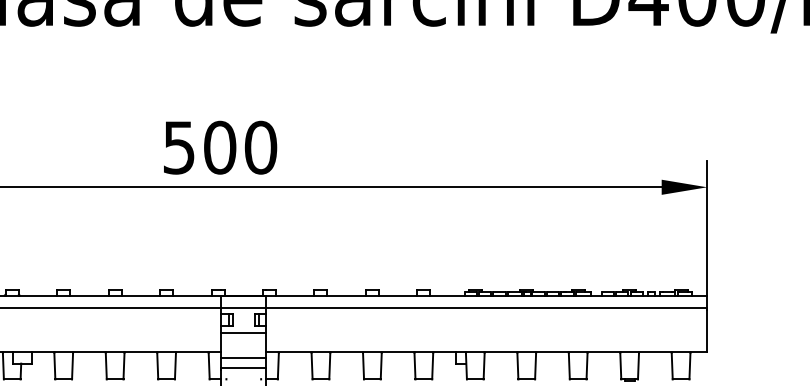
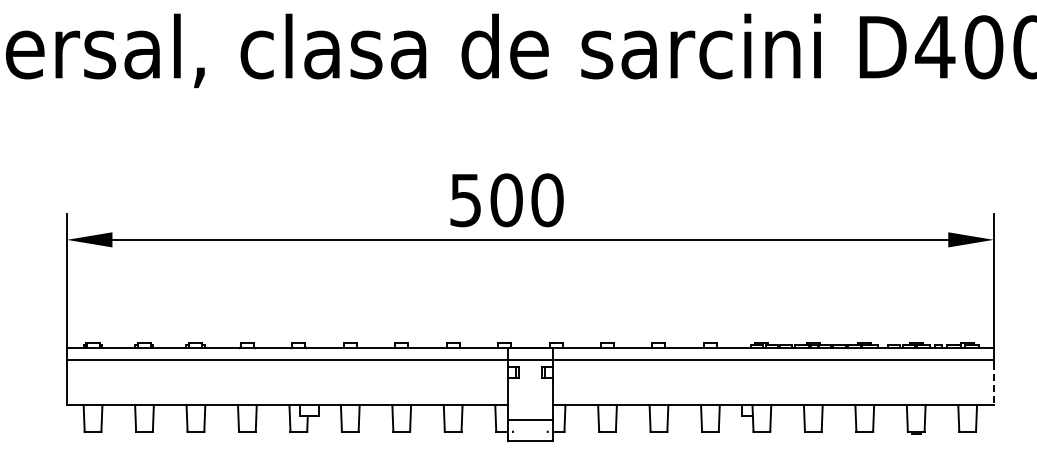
line: (706, 331) -> (993, 384), solid -> dashed
line: (243, 332) -> (530, 385), removed
line: (243, 357) -> (530, 410), removed

